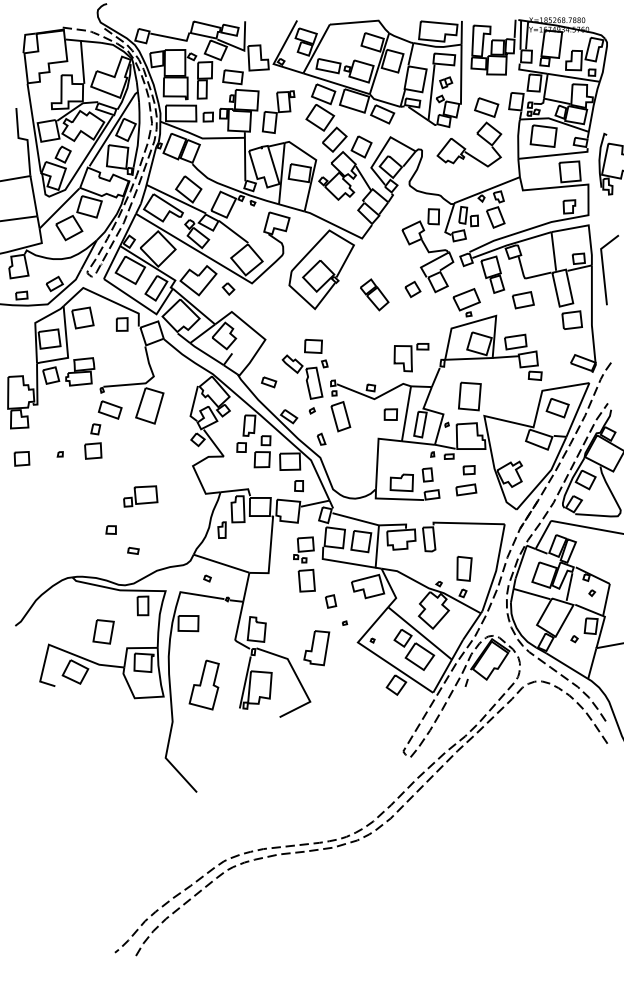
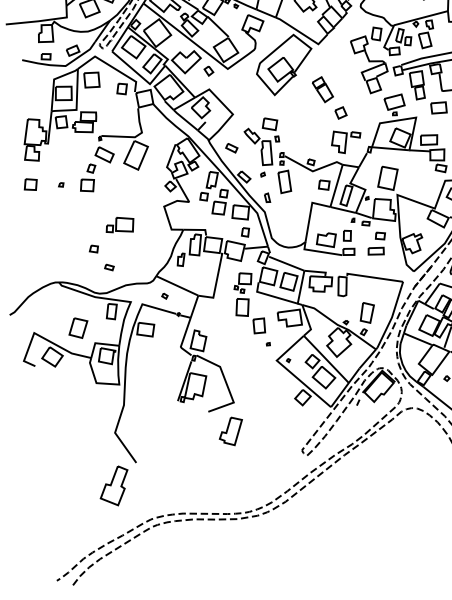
part: (412, 289) -> (340, 112), moved
part: (331, 601) -> (259, 325), size x1.6
part: (316, 648) -> (230, 431), moved
part: (203, 684) -> (113, 484), moved

